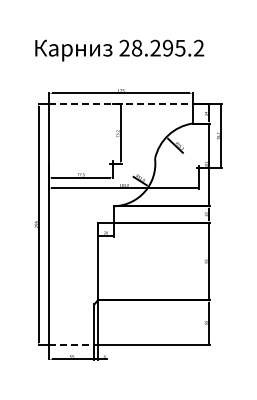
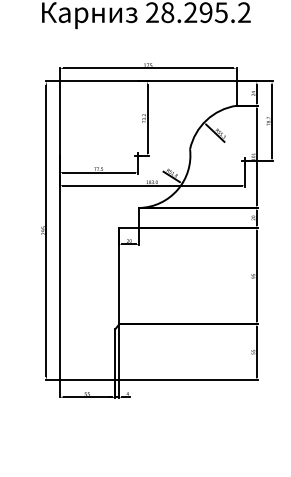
line: (121, 103) -> (148, 80), dashed -> solid
line: (71, 345) -> (86, 380), dashed -> solid

